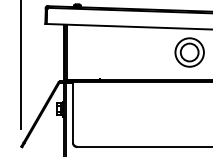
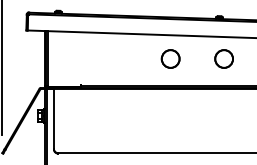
circle: (189, 52) -> (170, 58), size x0.62

